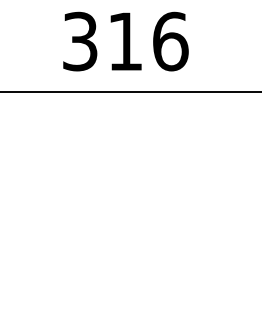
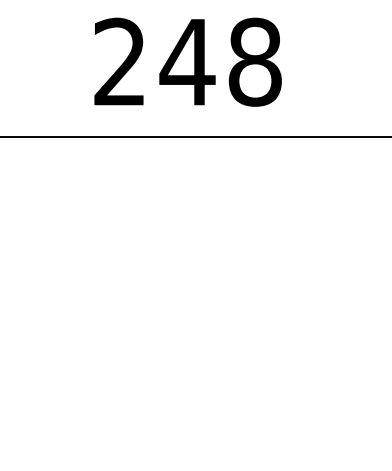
text: (125, 41) -> (187, 62), 316 -> 248

